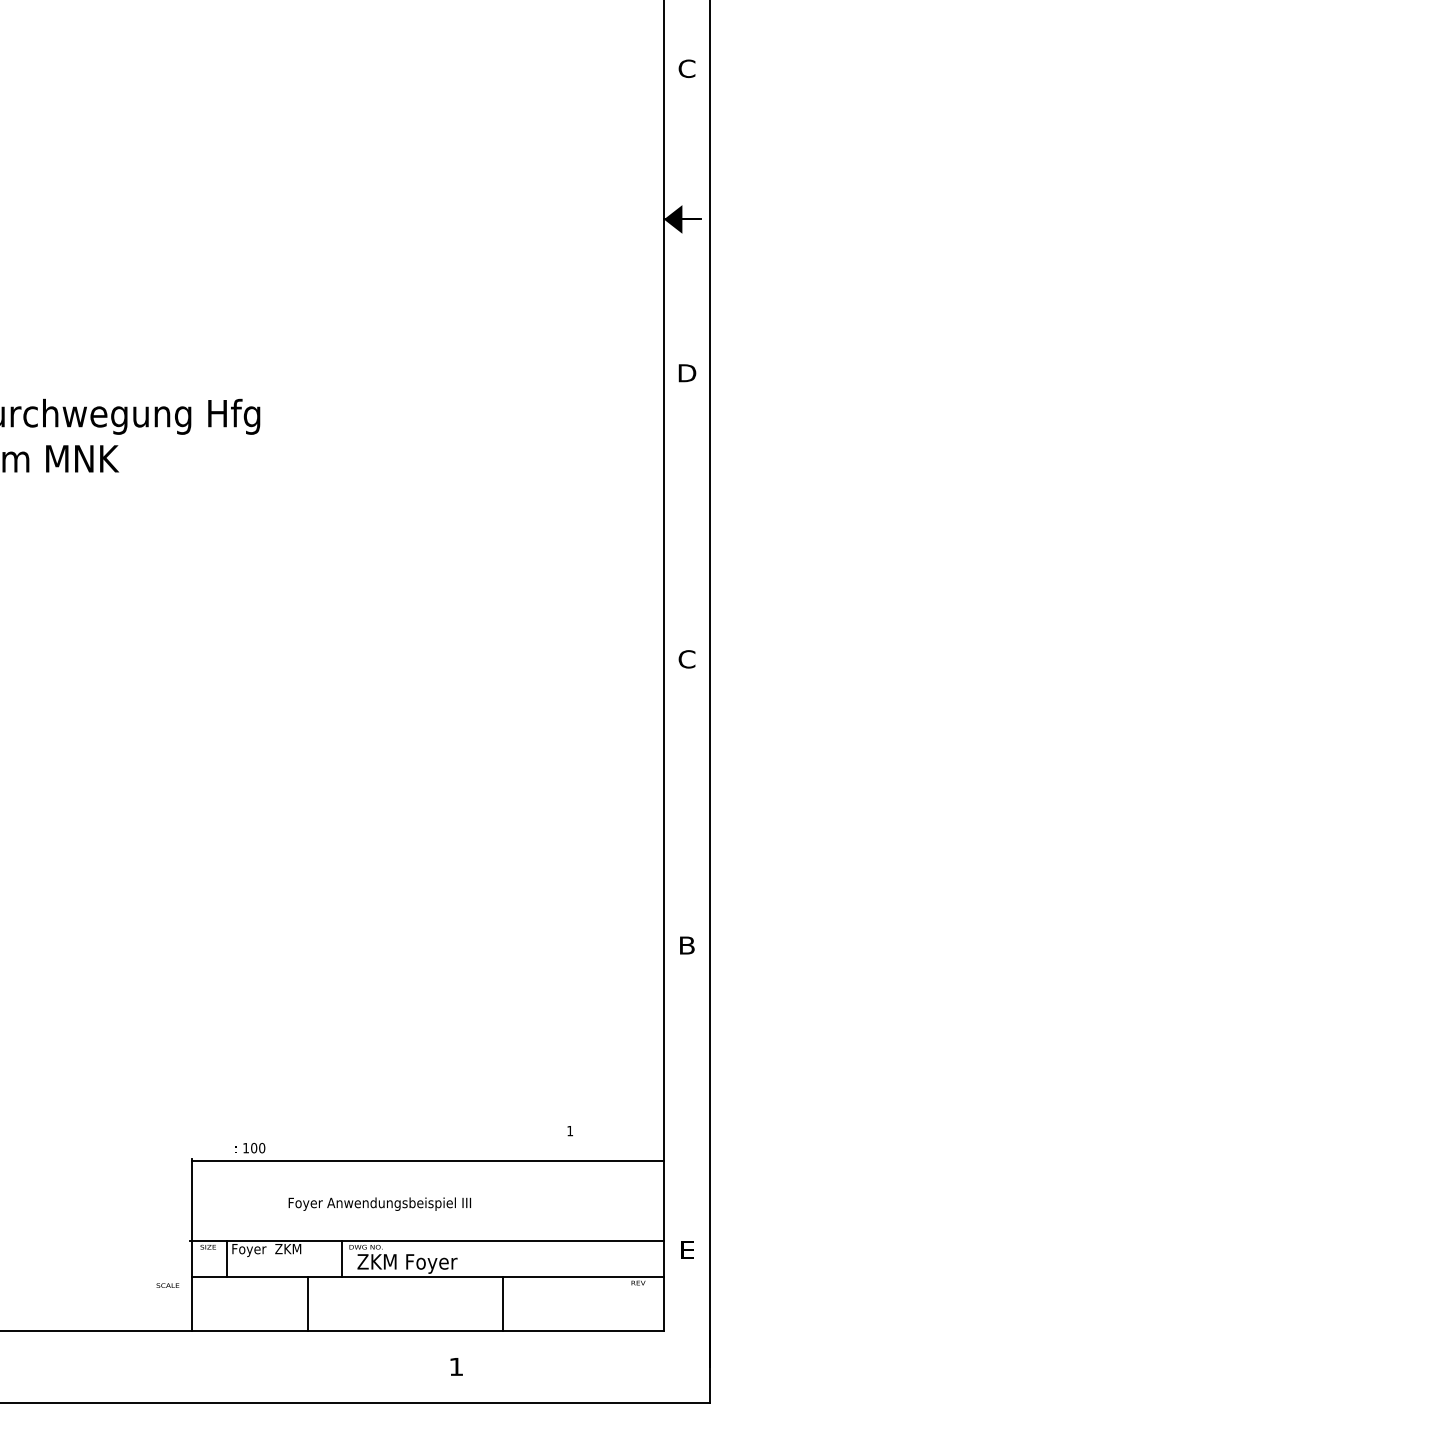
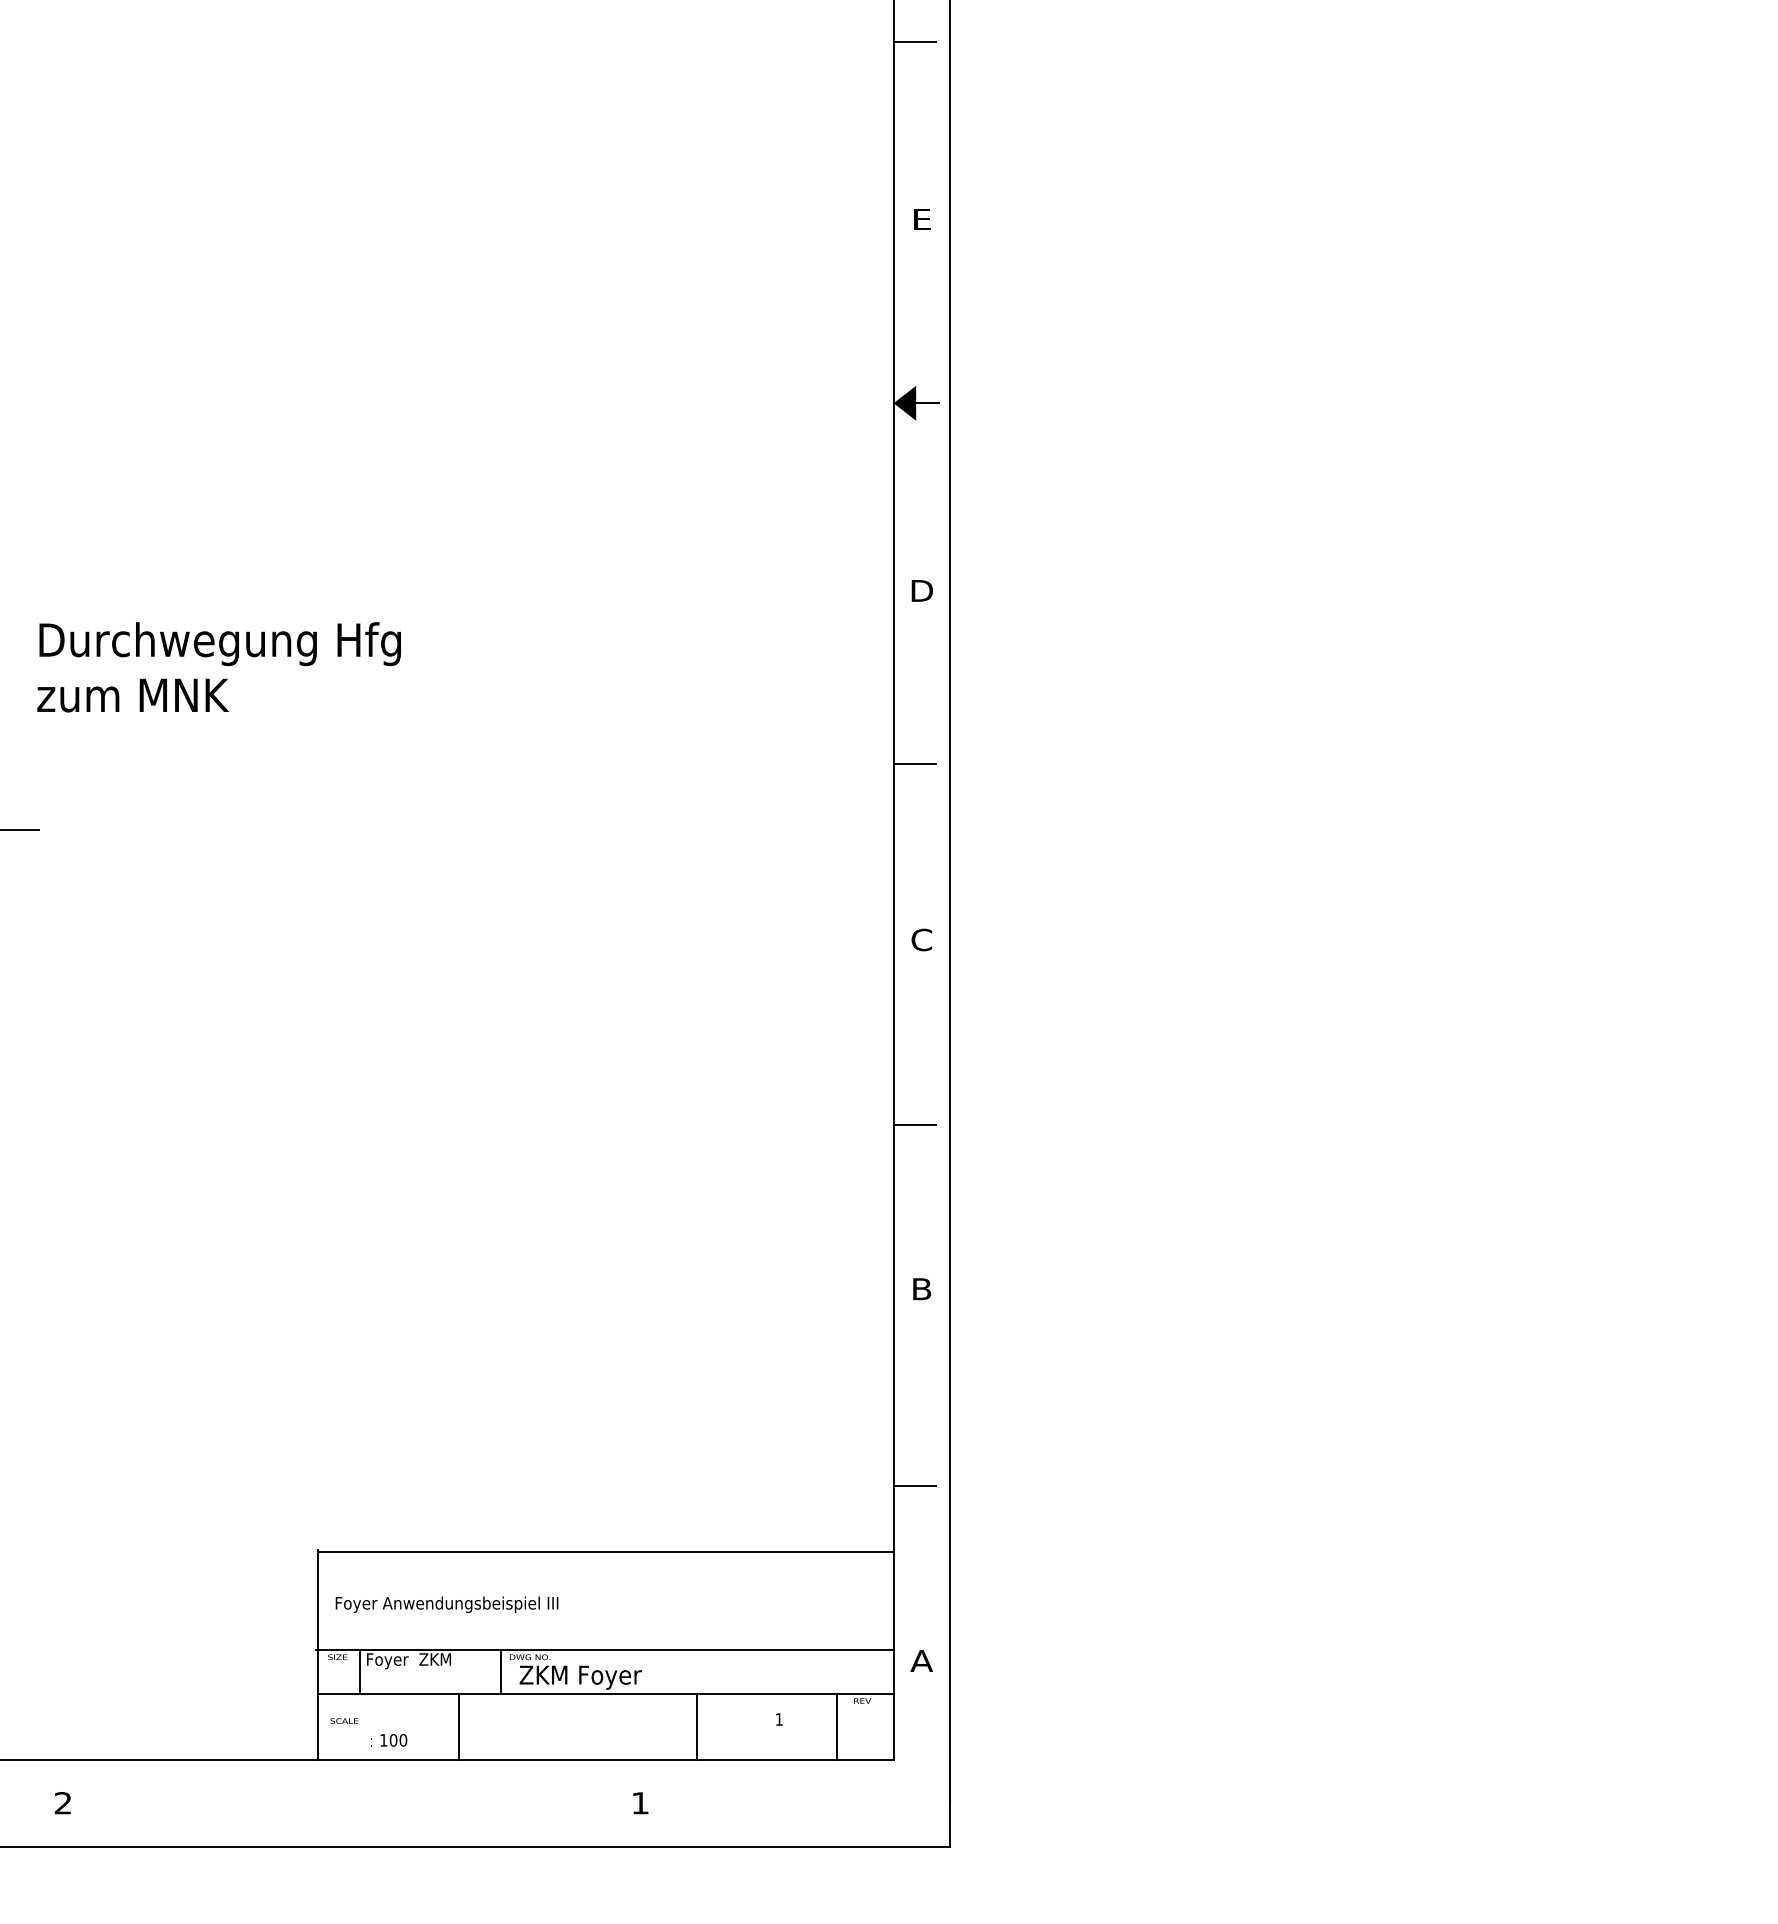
text: (686, 68) -> (921, 219), C -> E
line: (681, 515) -> (914, 764), added
line: (681, 811) -> (914, 1125), added
line: (681, 1107) -> (914, 1486), added
text: (404, 1139) -> (576, 1729), moved
text: (379, 1203) -> (446, 1604), moved
text: (686, 1249) -> (921, 1660), E -> A
text: (167, 1285) -> (344, 1720), moved
line: (617, 1303) -> (837, 1726), added

